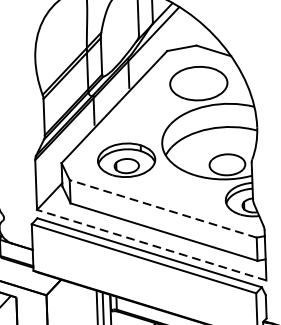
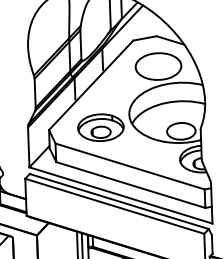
line: (162, 208) -> (129, 166), dashed -> solid
line: (151, 245) -> (120, 195), dashed -> solid

